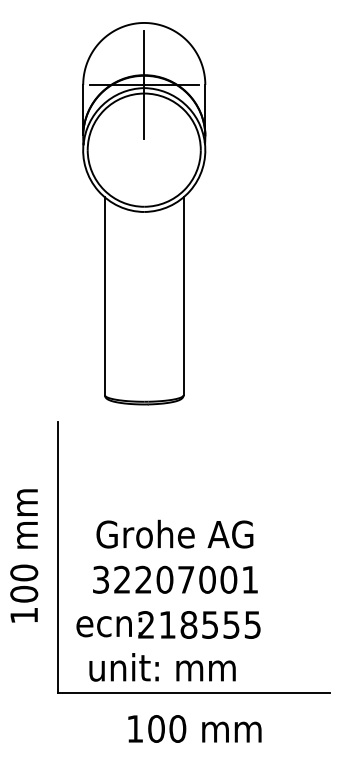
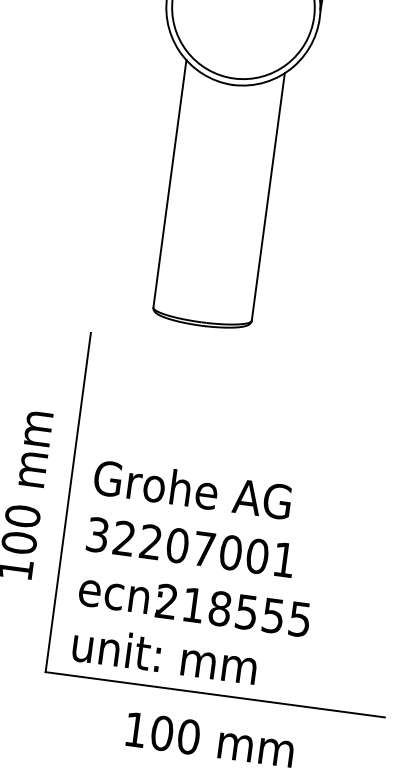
text: (174, 533) -> (192, 488), moved
text: (175, 579) -> (190, 547), moved
text: (162, 667) -> (164, 655), moved

